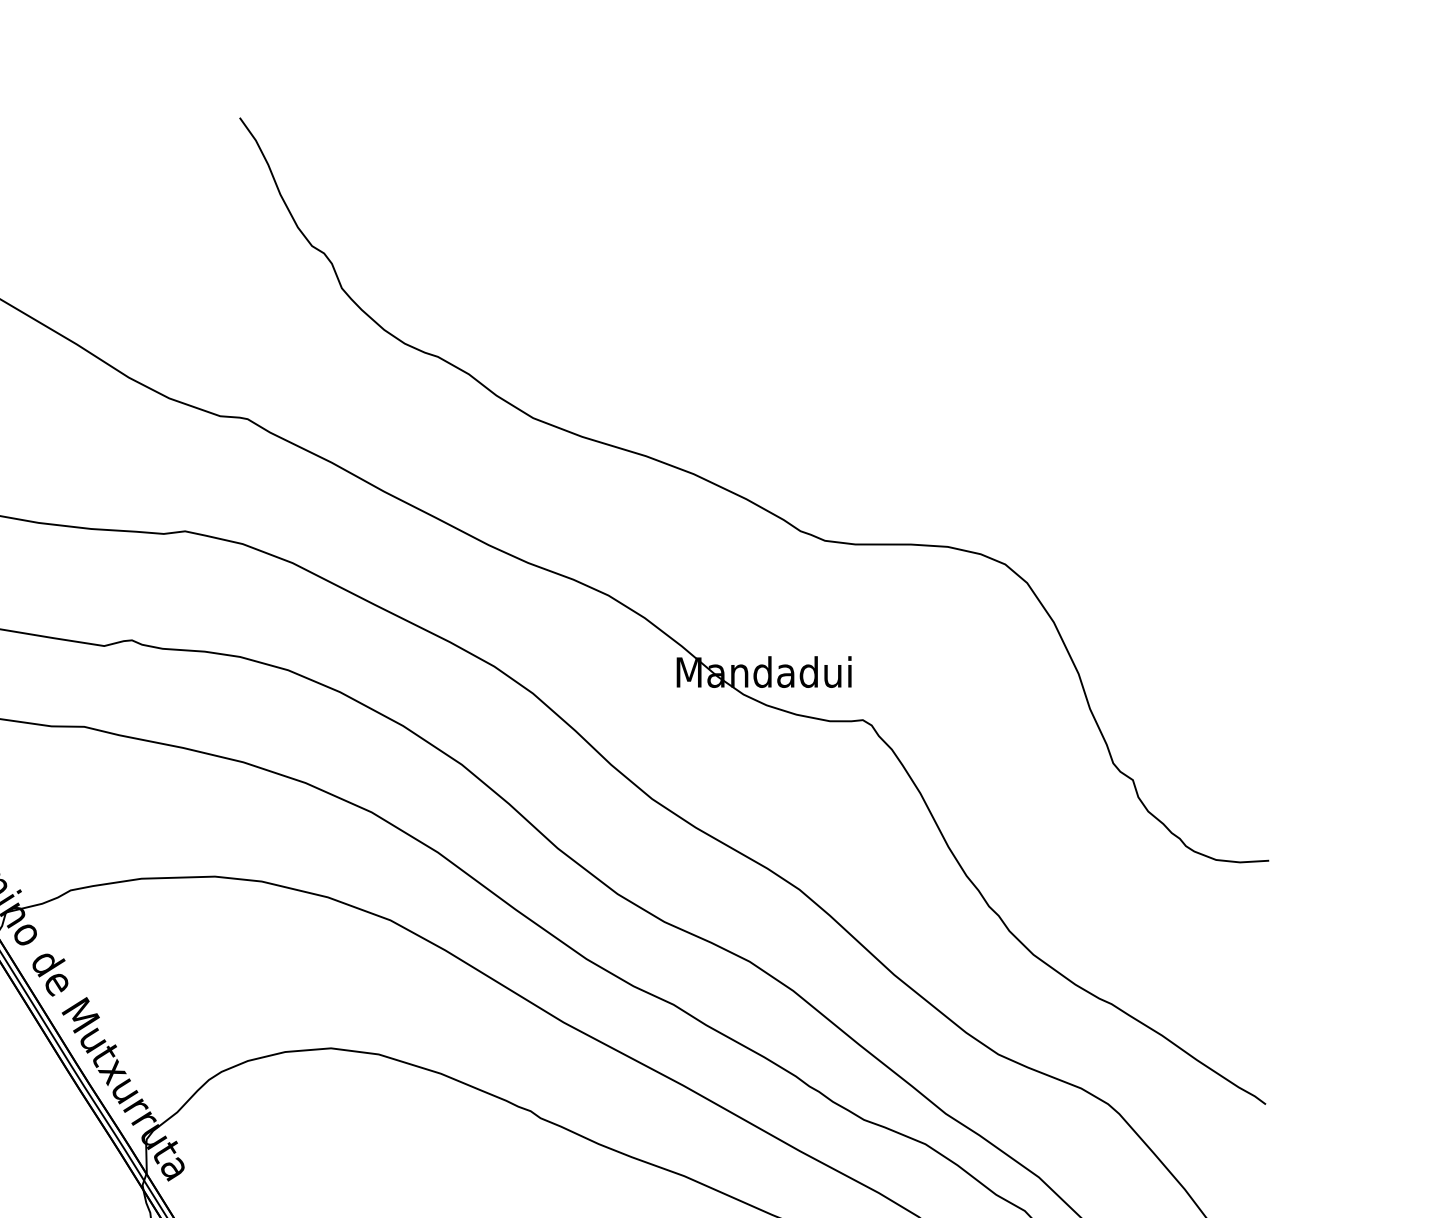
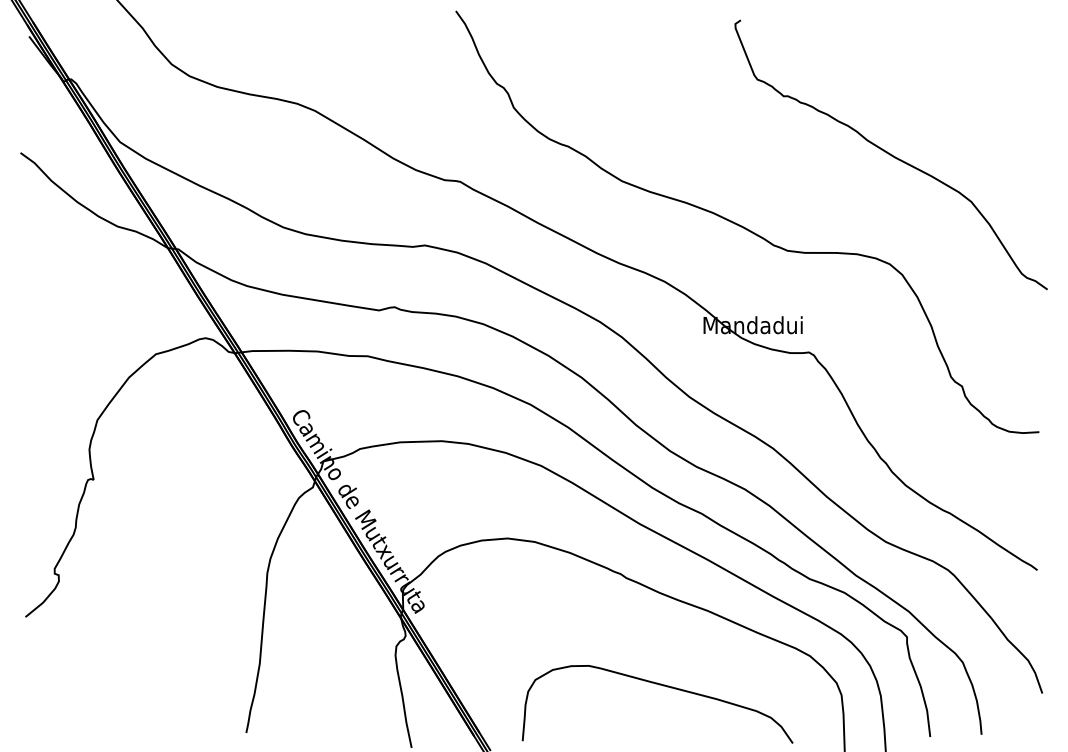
curve: (1006, 370) -> (890, 154), added

